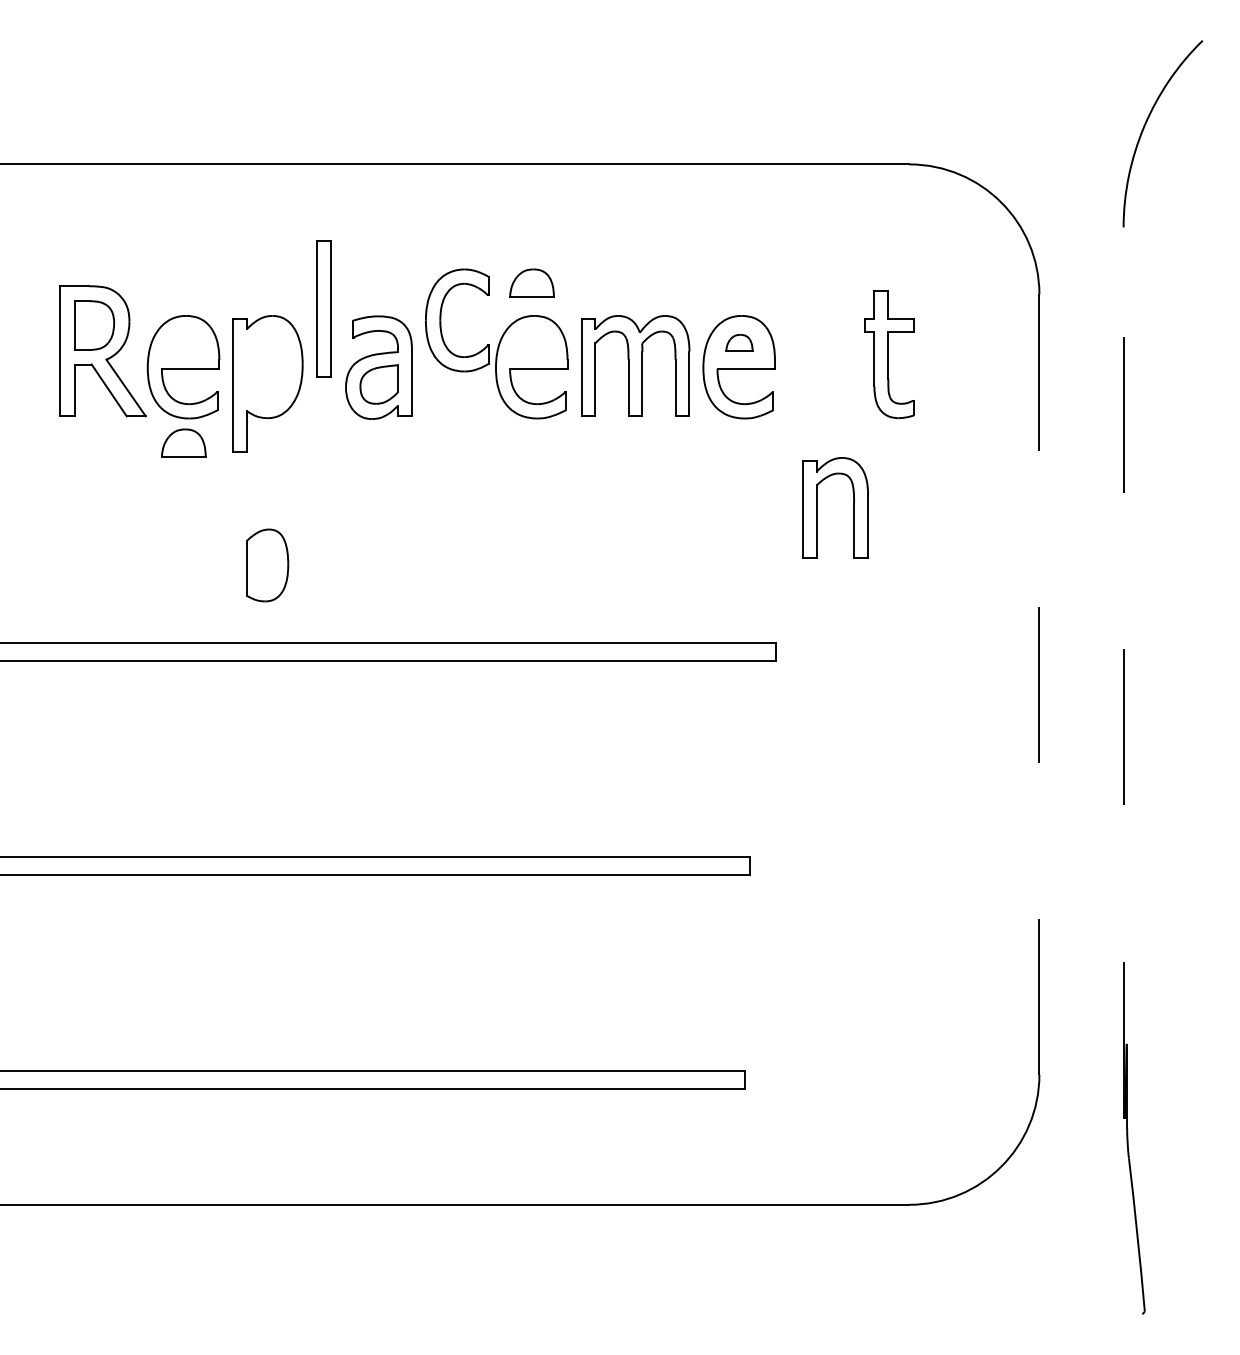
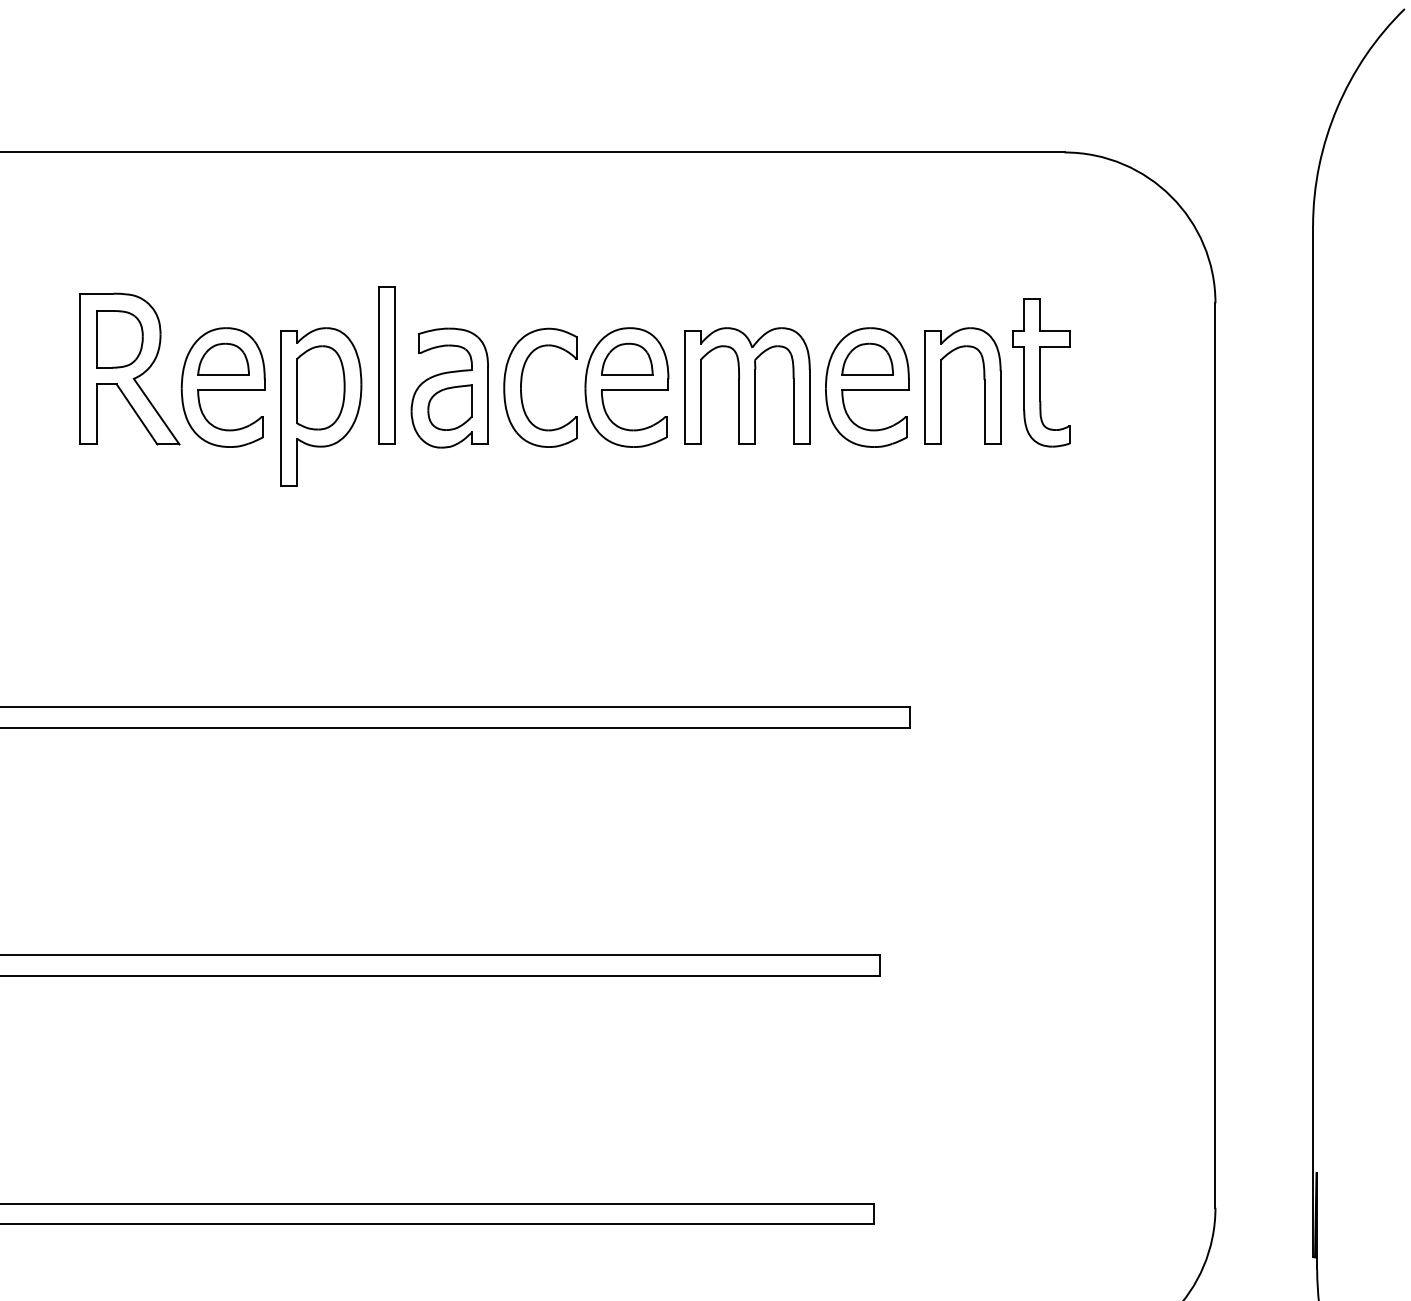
part: (531, 282) -> (626, 358), moved
part: (323, 308) -> (385, 364), moved
part: (441, 320) -> (522, 387), moved
part: (739, 342) -> (867, 358), size x1.67
part: (183, 442) -> (223, 358), moved
part: (817, 507) -> (941, 385), moved
part: (267, 565) -> (320, 387), moved
line: (1123, 672) -> (1312, 741), dashed -> solid
line: (1039, 684) -> (1215, 755), dashed -> solid

